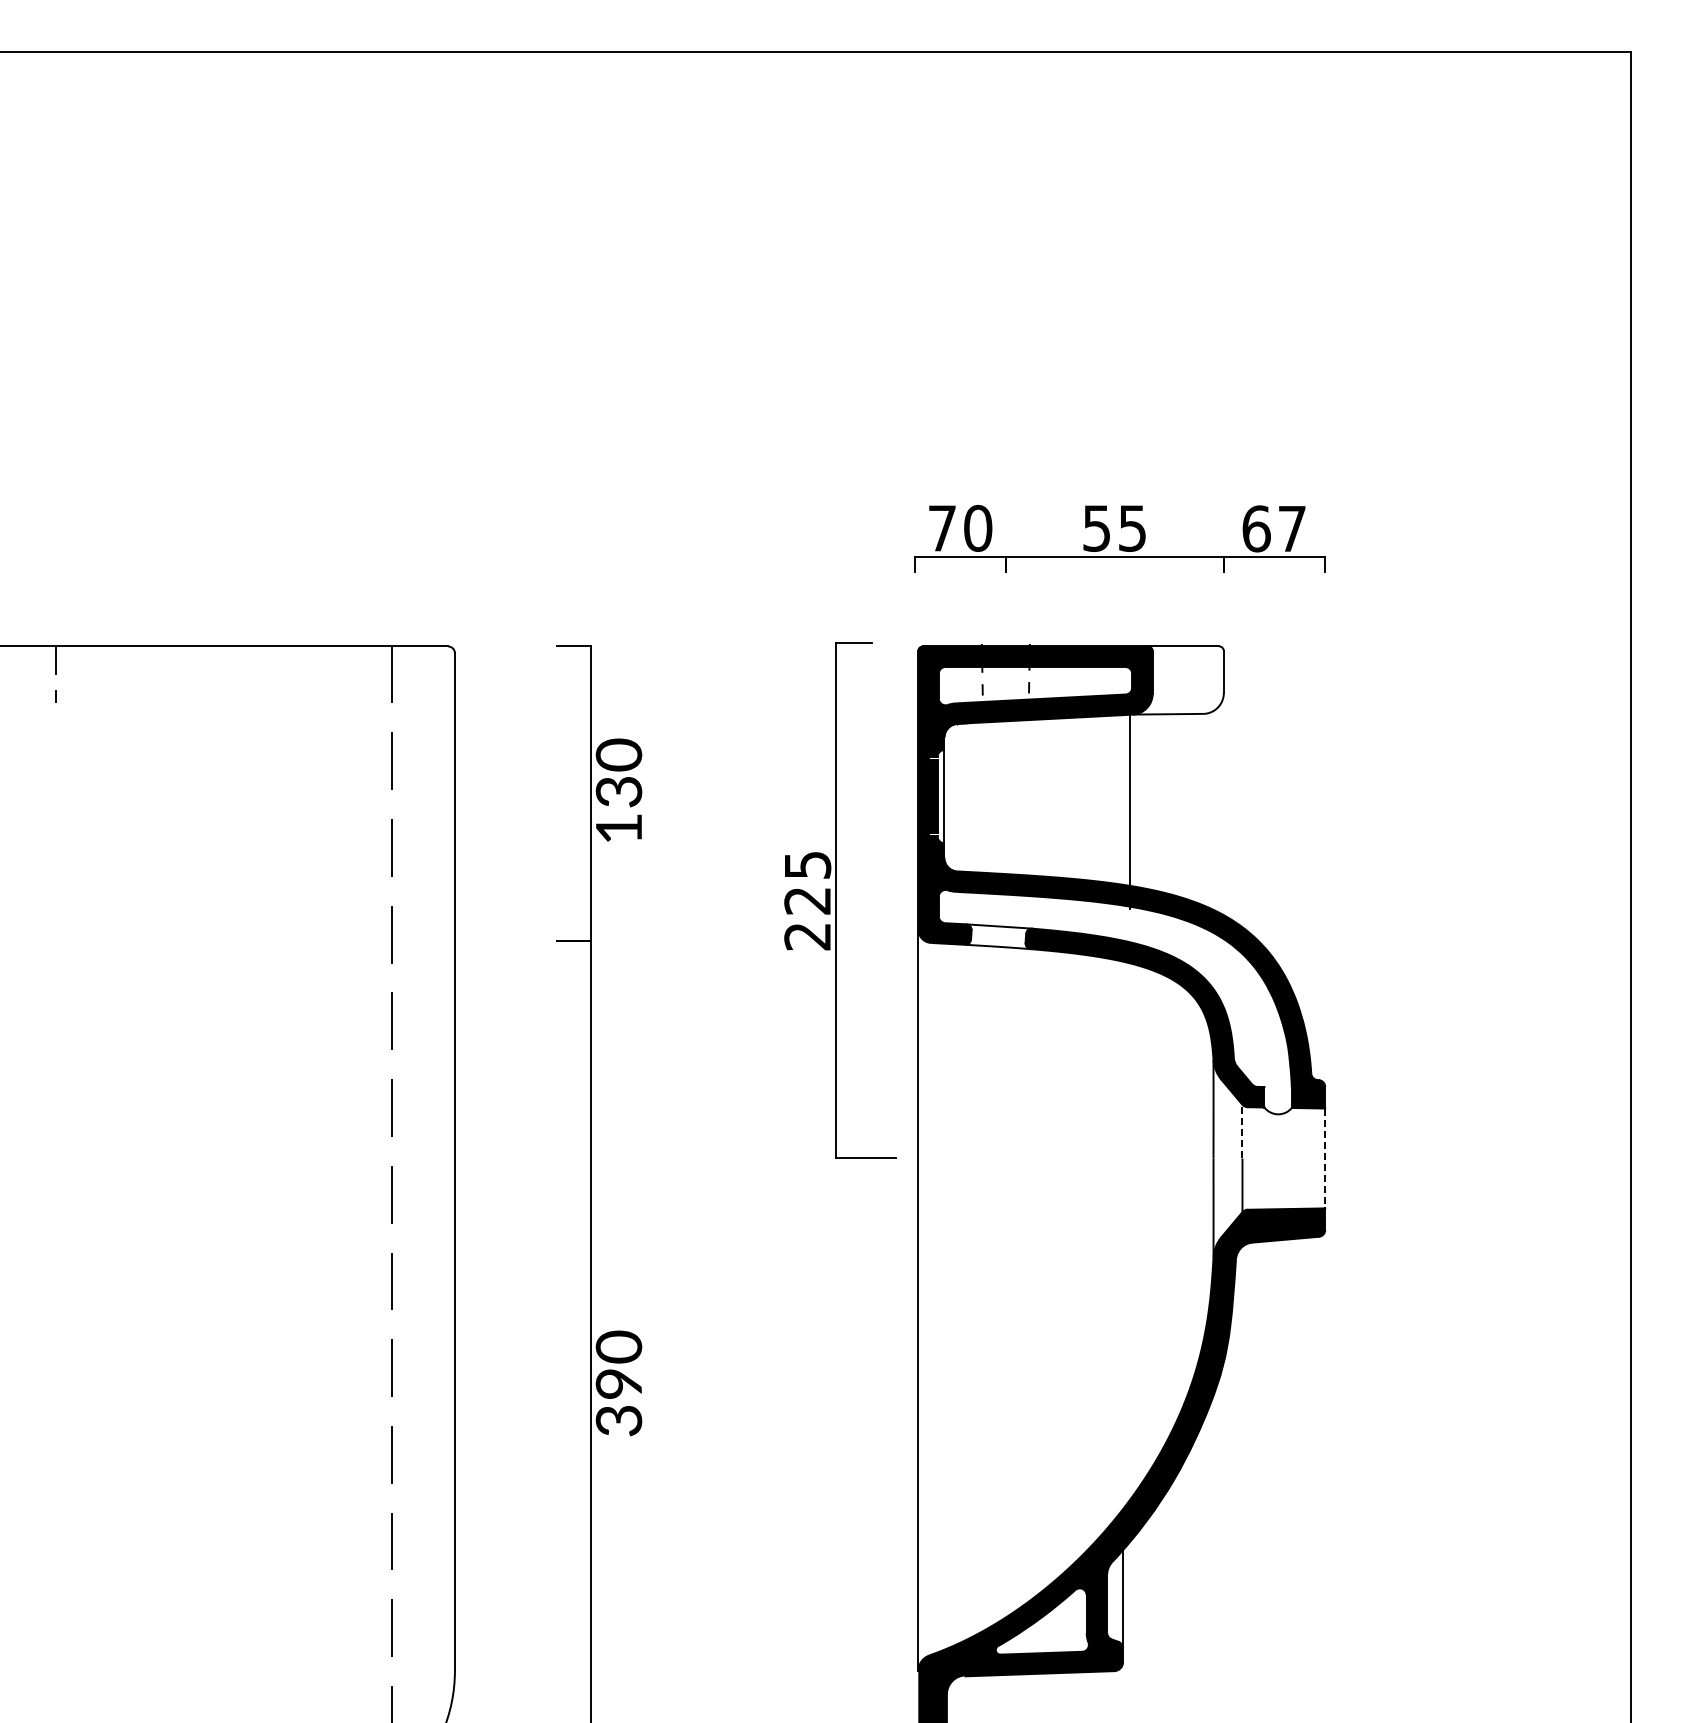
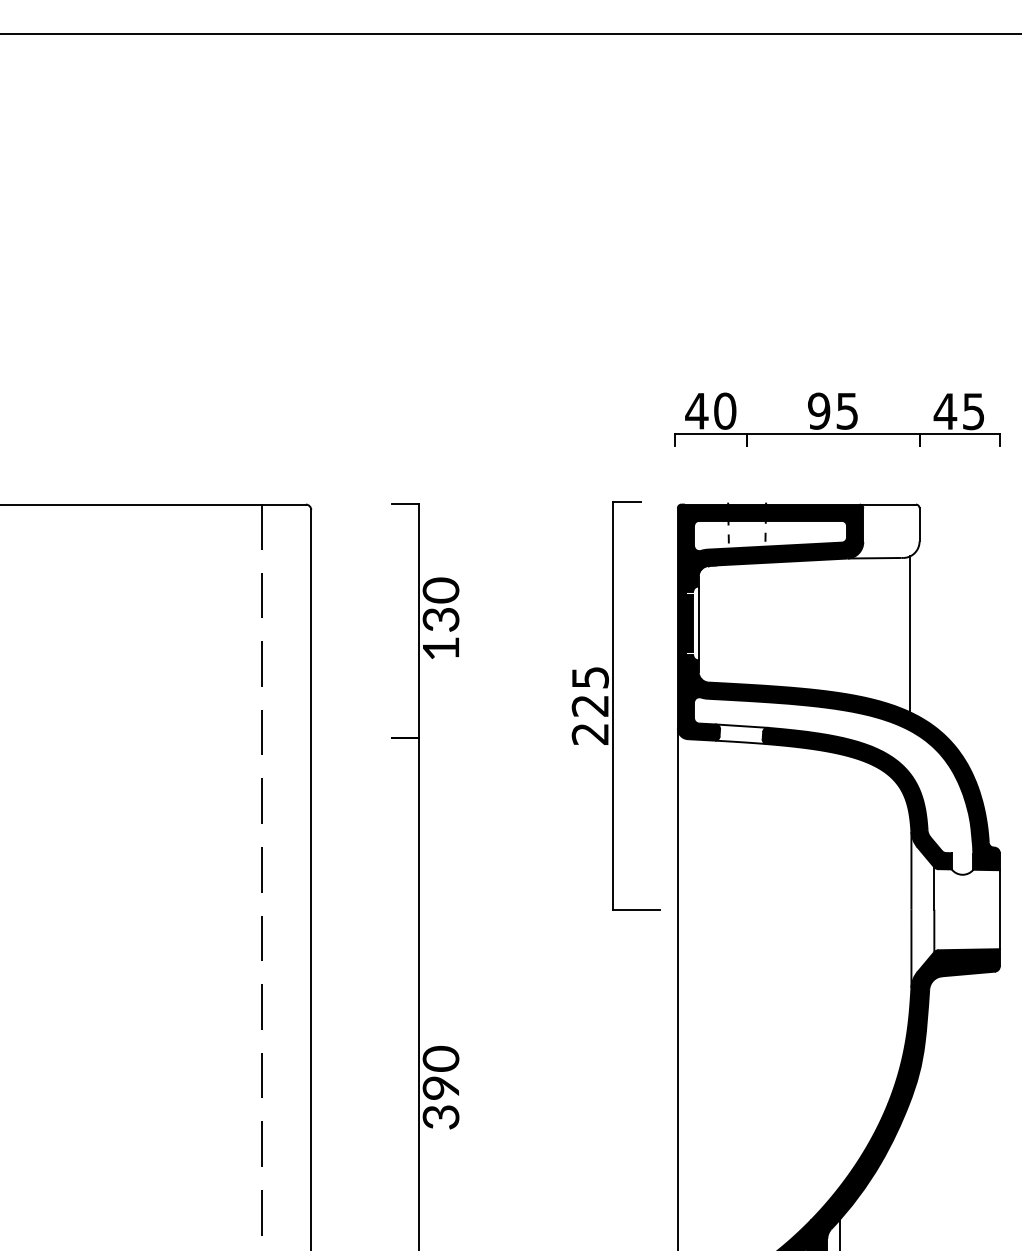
text: (1096, 527) -> (818, 410), 55 -> 95
text: (942, 528) -> (696, 411), 70 -> 40
text: (1273, 528) -> (958, 411), 67 -> 45
line: (1129, 810) -> (909, 634), moved
line: (1242, 1131) -> (934, 888), dashed -> solid
line: (1325, 1158) -> (1000, 909), dashed -> solid

